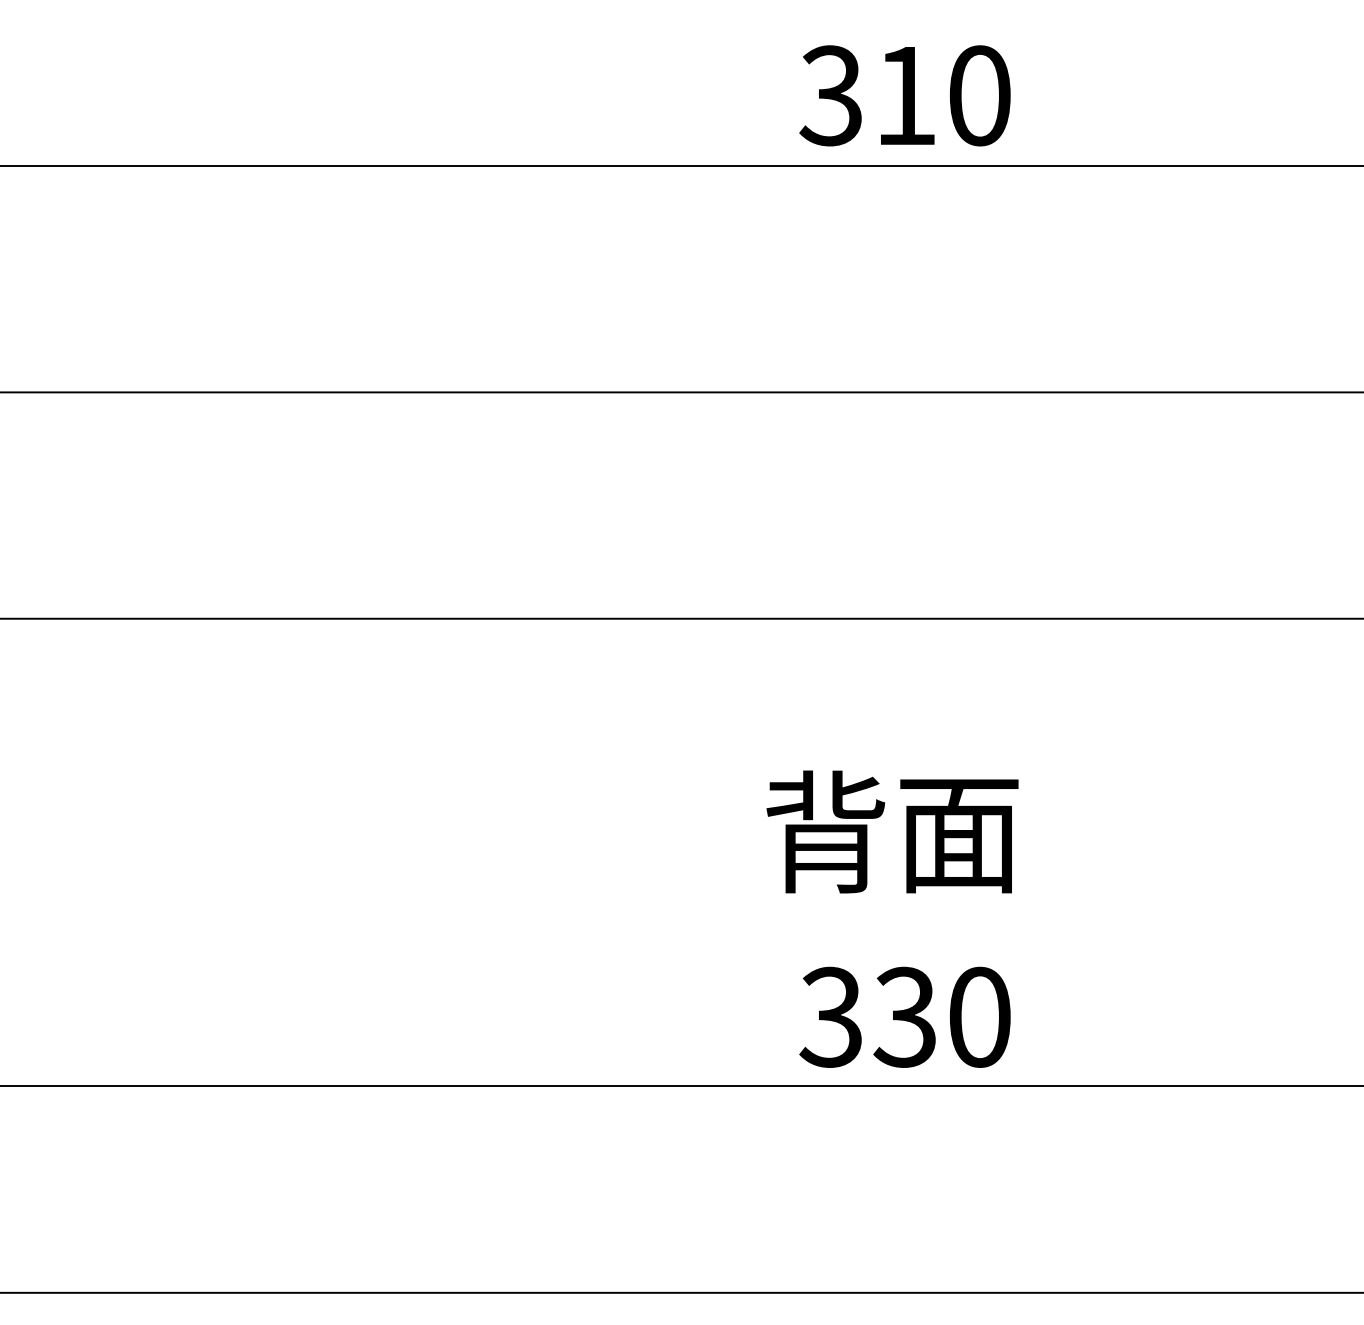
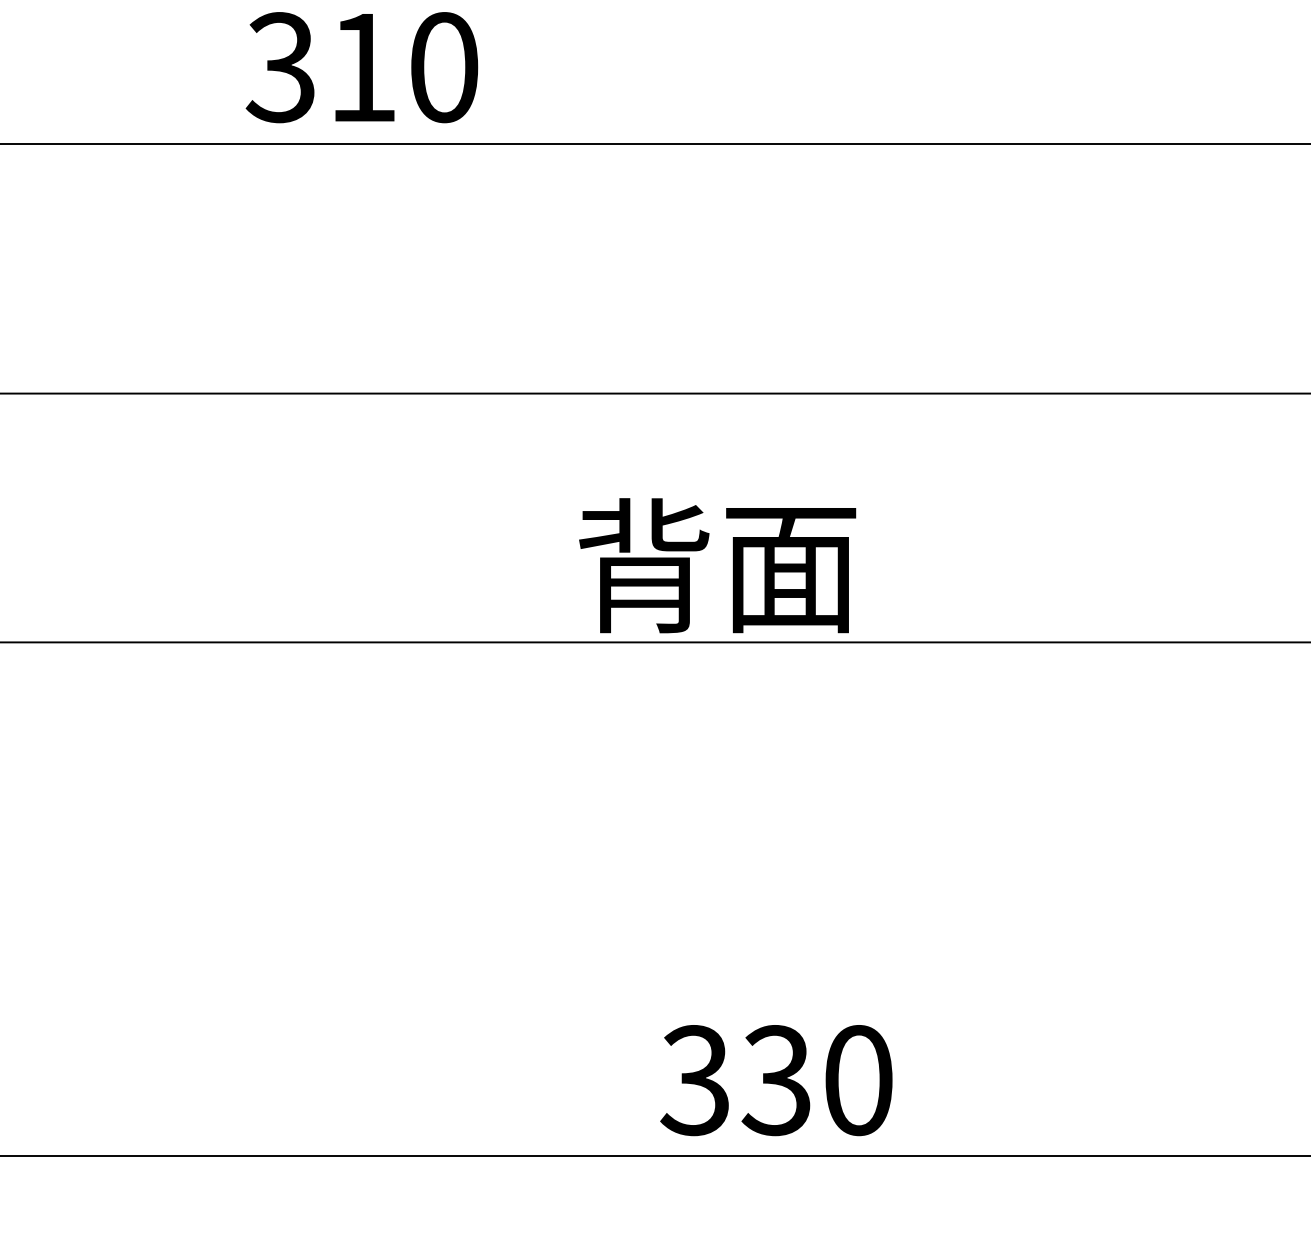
text: (904, 95) -> (361, 67), moved
text: (892, 831) -> (717, 565), moved
text: (904, 1016) -> (775, 1079), moved

